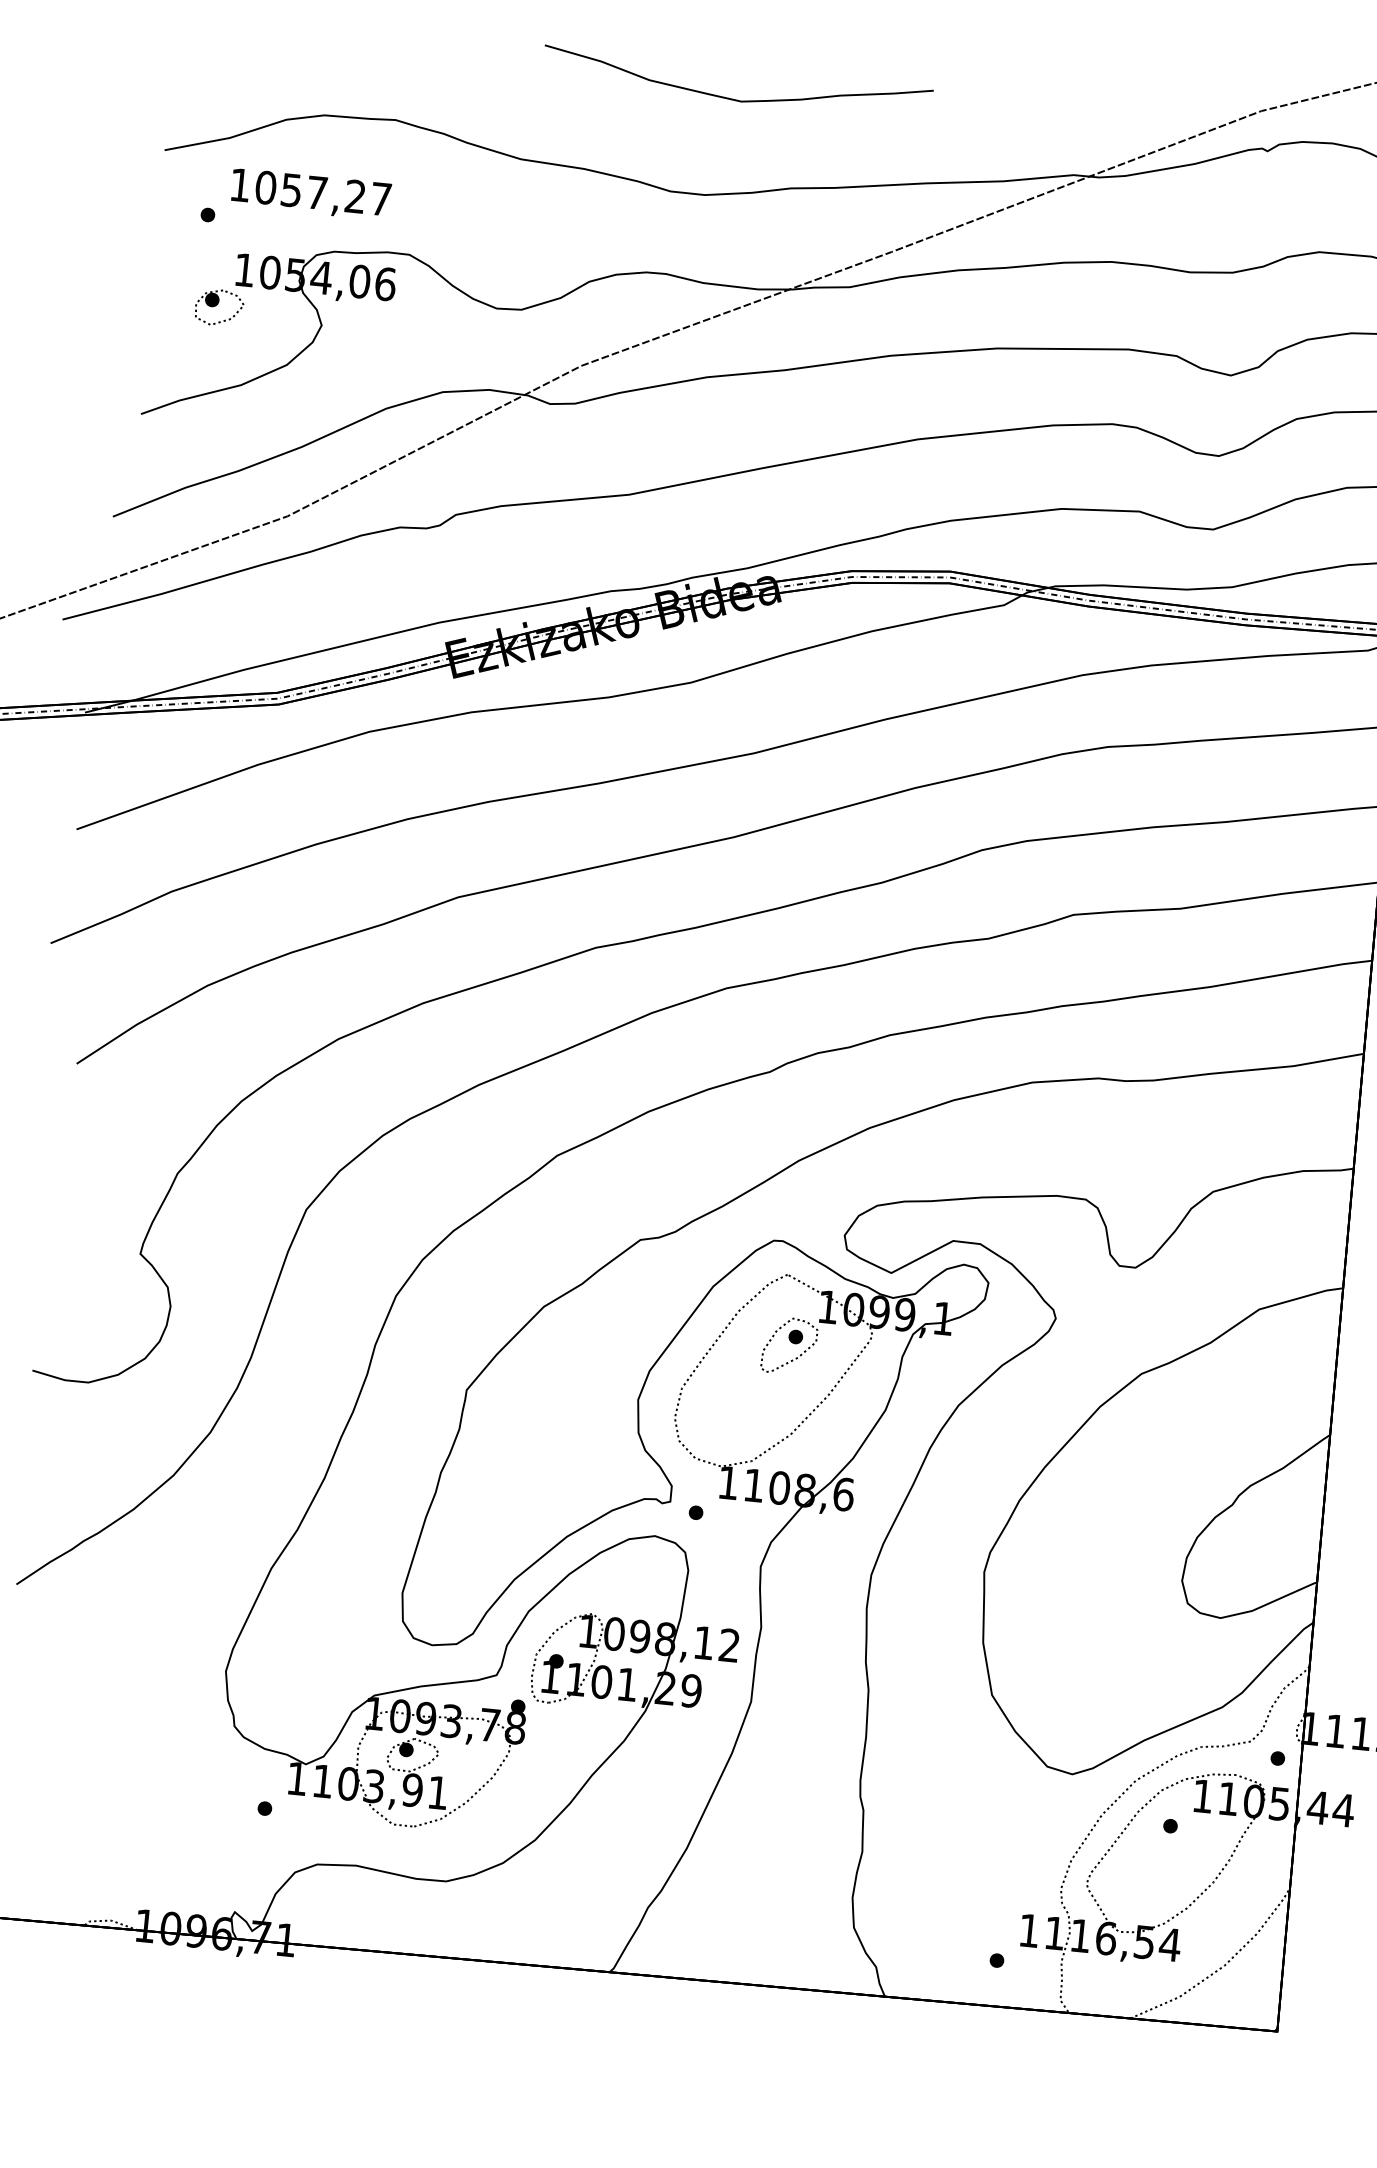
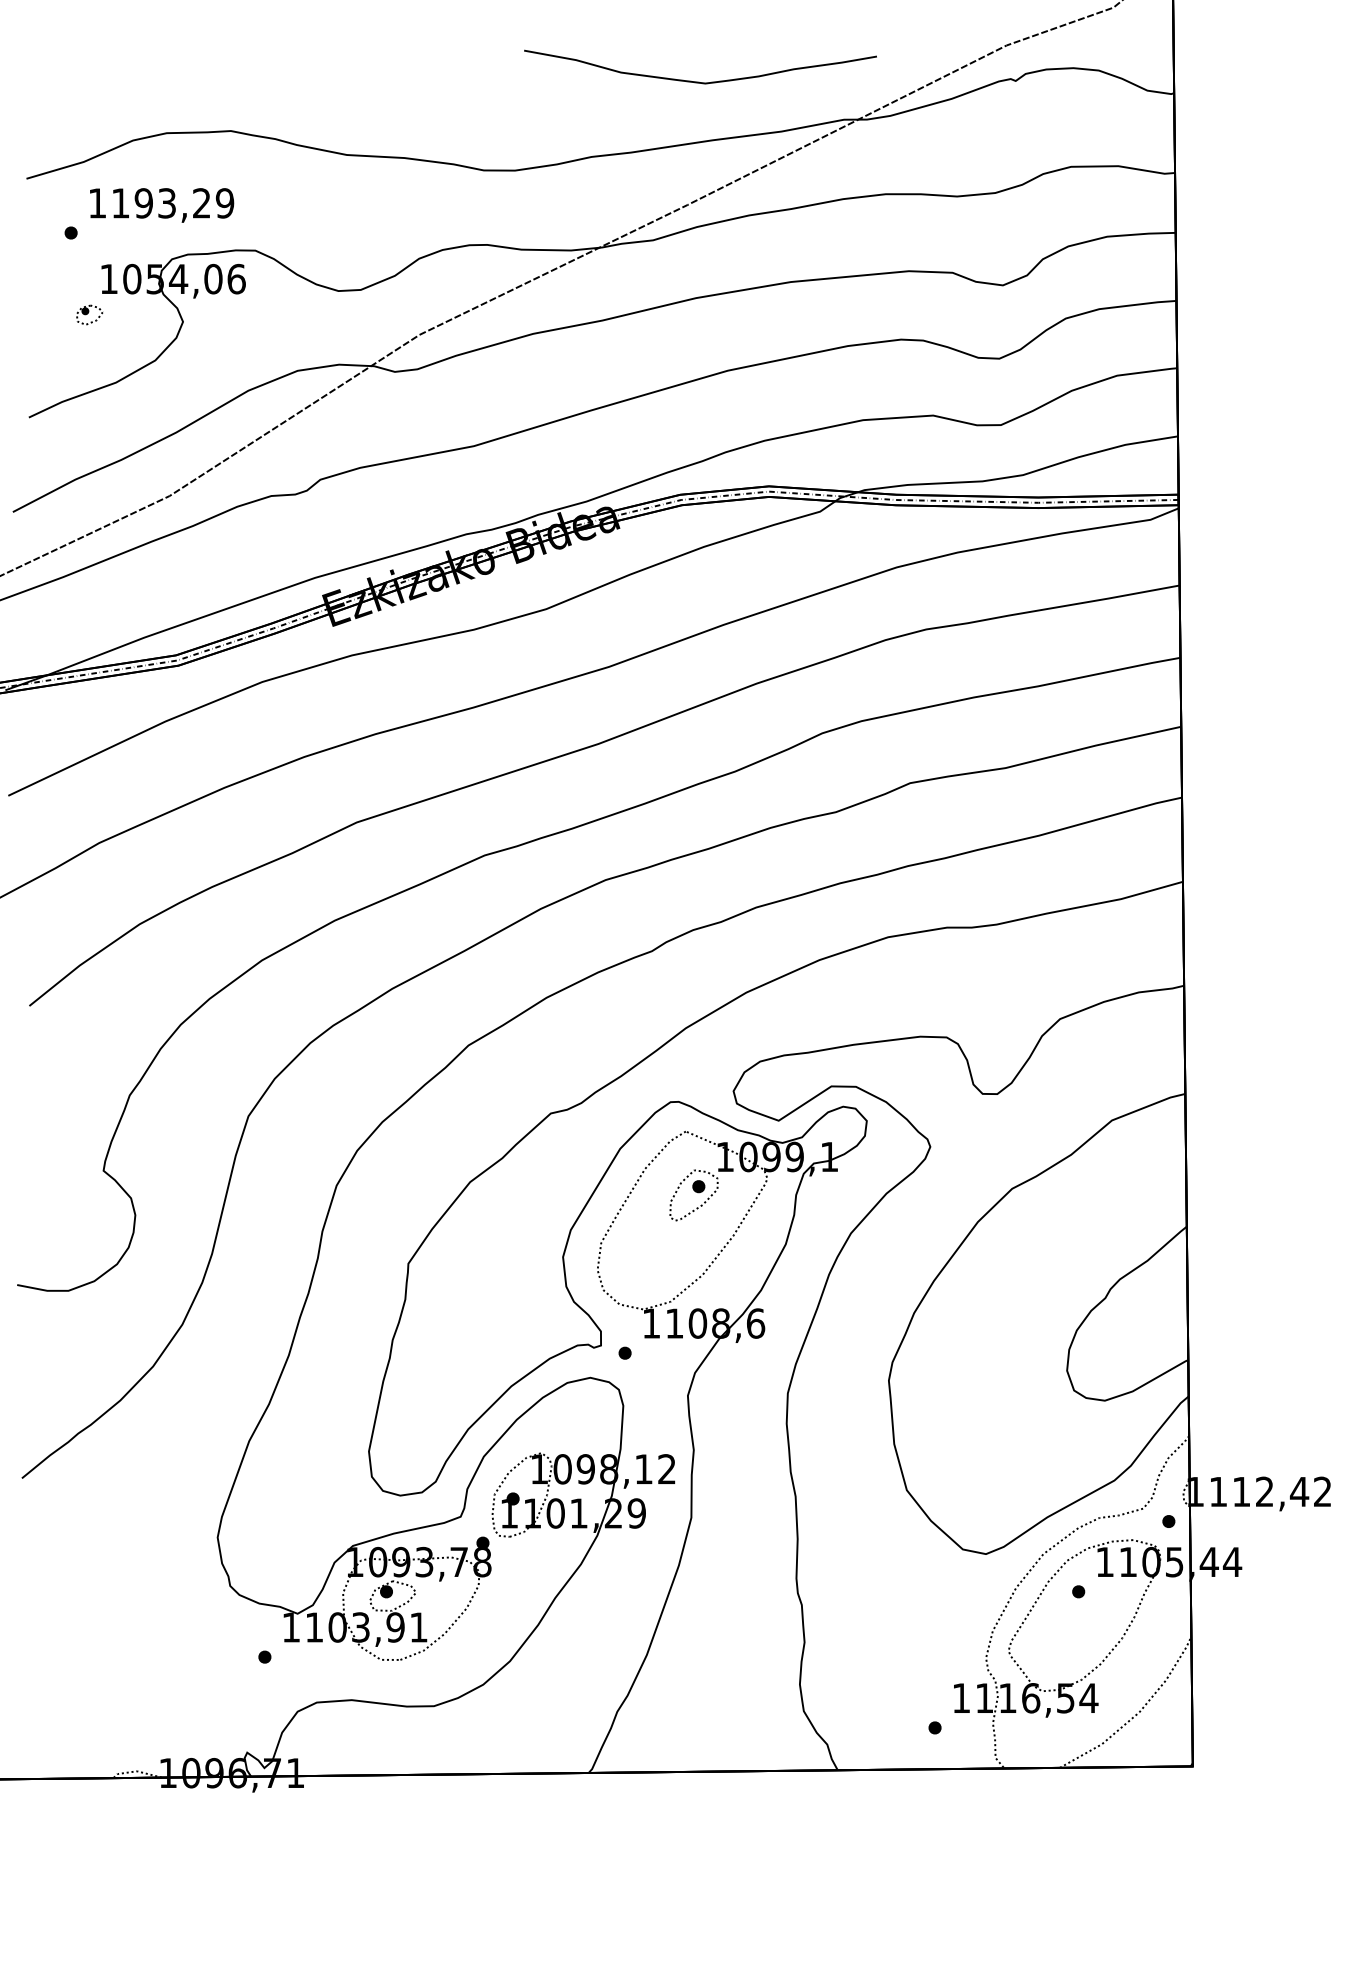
curve: (735, 98) -> (699, 81), moved
text: (323, 193) -> (172, 203), 1057,27 -> 1193,29
part: (219, 307) -> (89, 314), size x0.6

